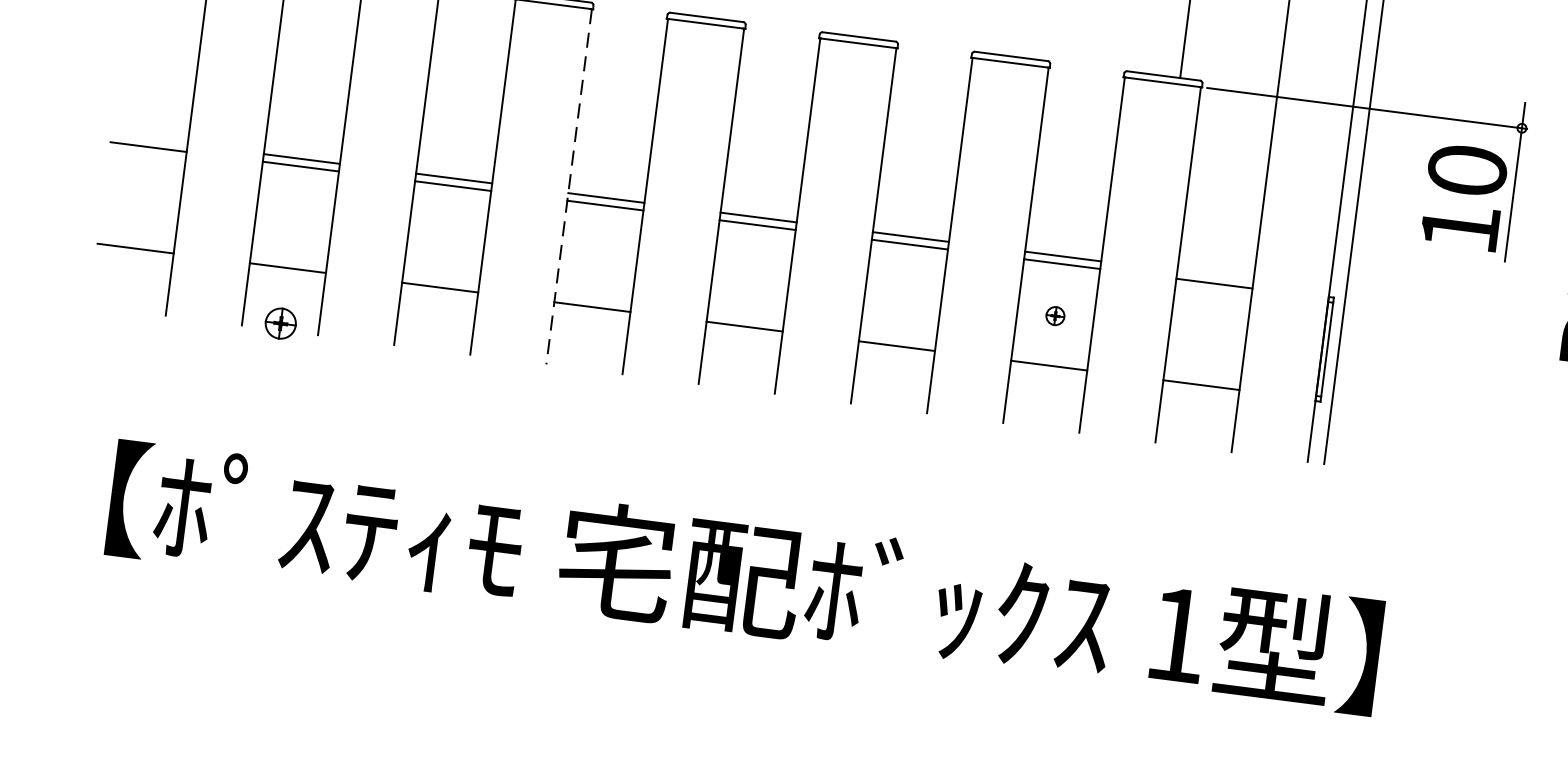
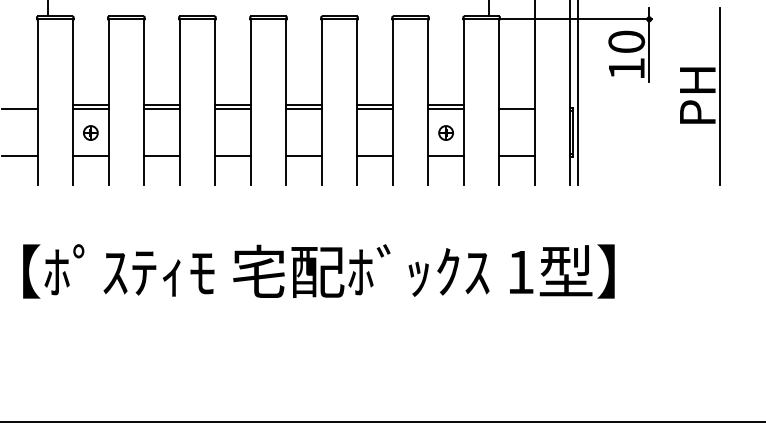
line: (569, 187) -> (215, 102), dashed -> solid
part: (1054, 314) -> (445, 132), size x1.67
part: (280, 322) -> (90, 132), moved

